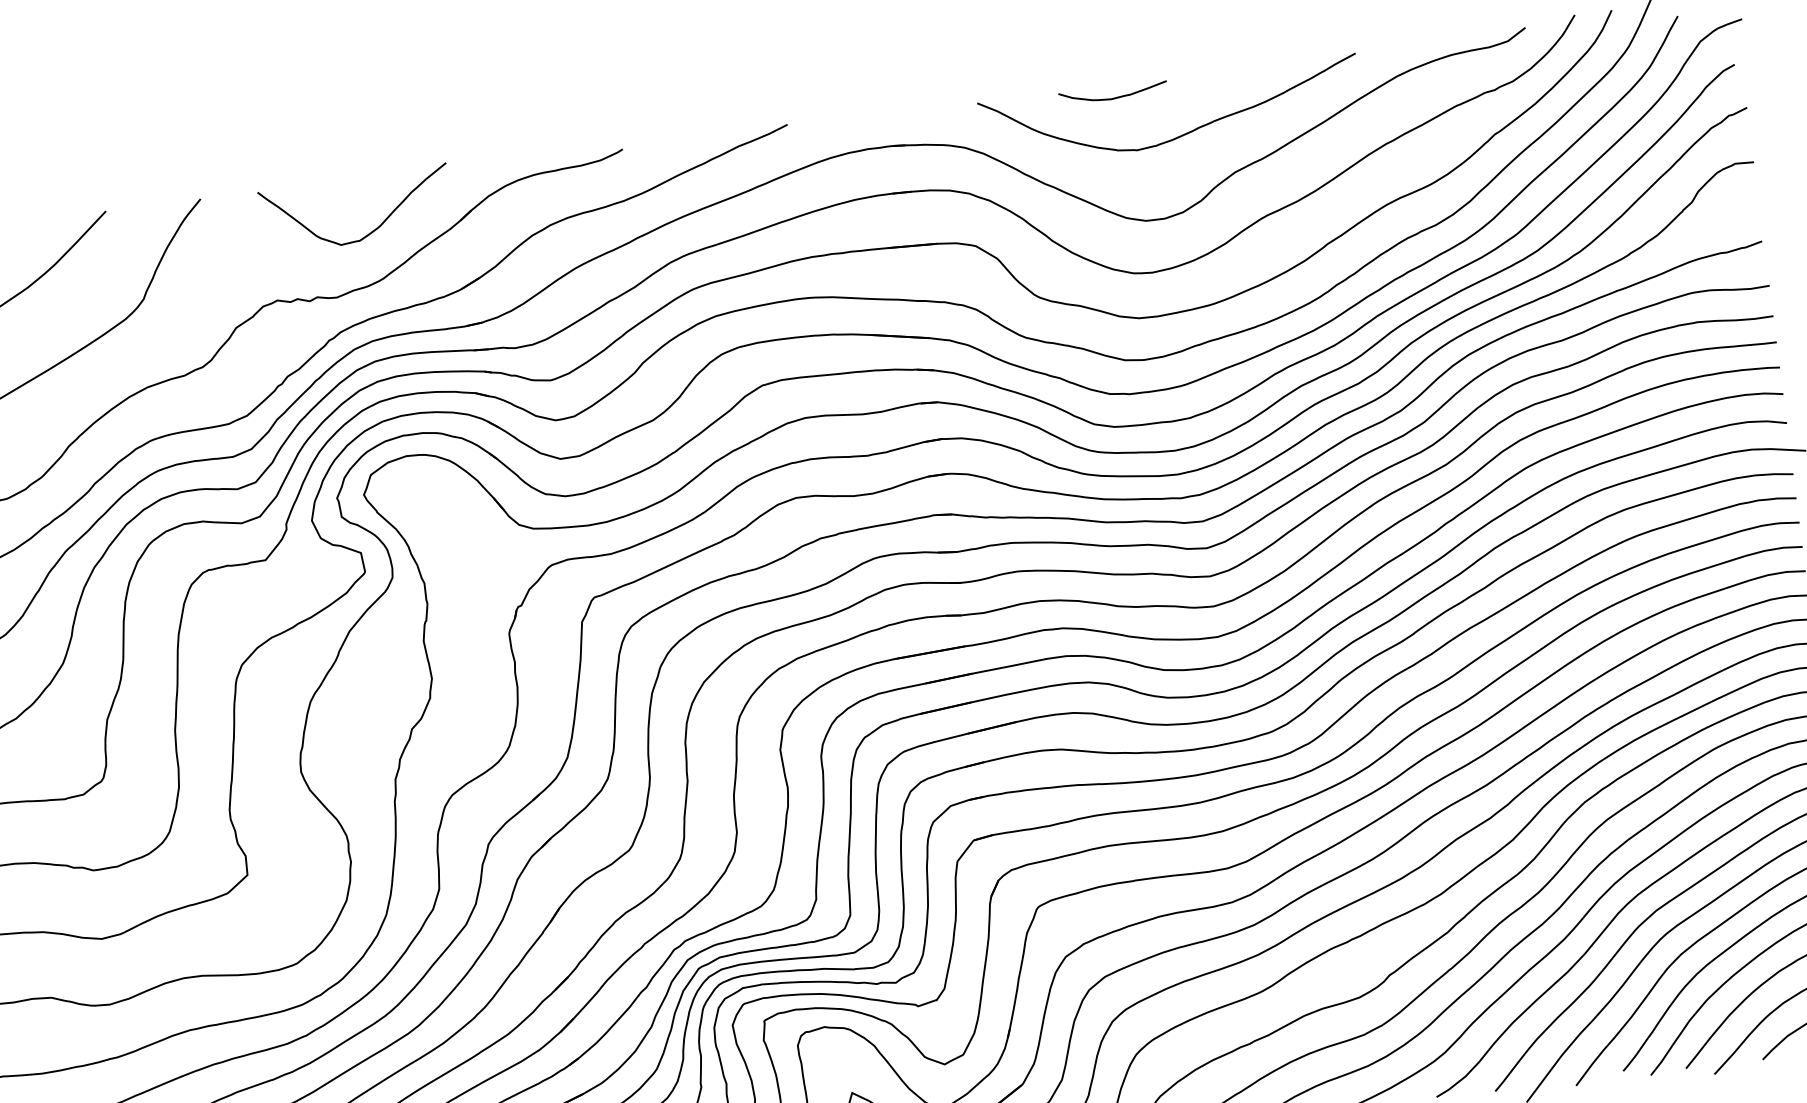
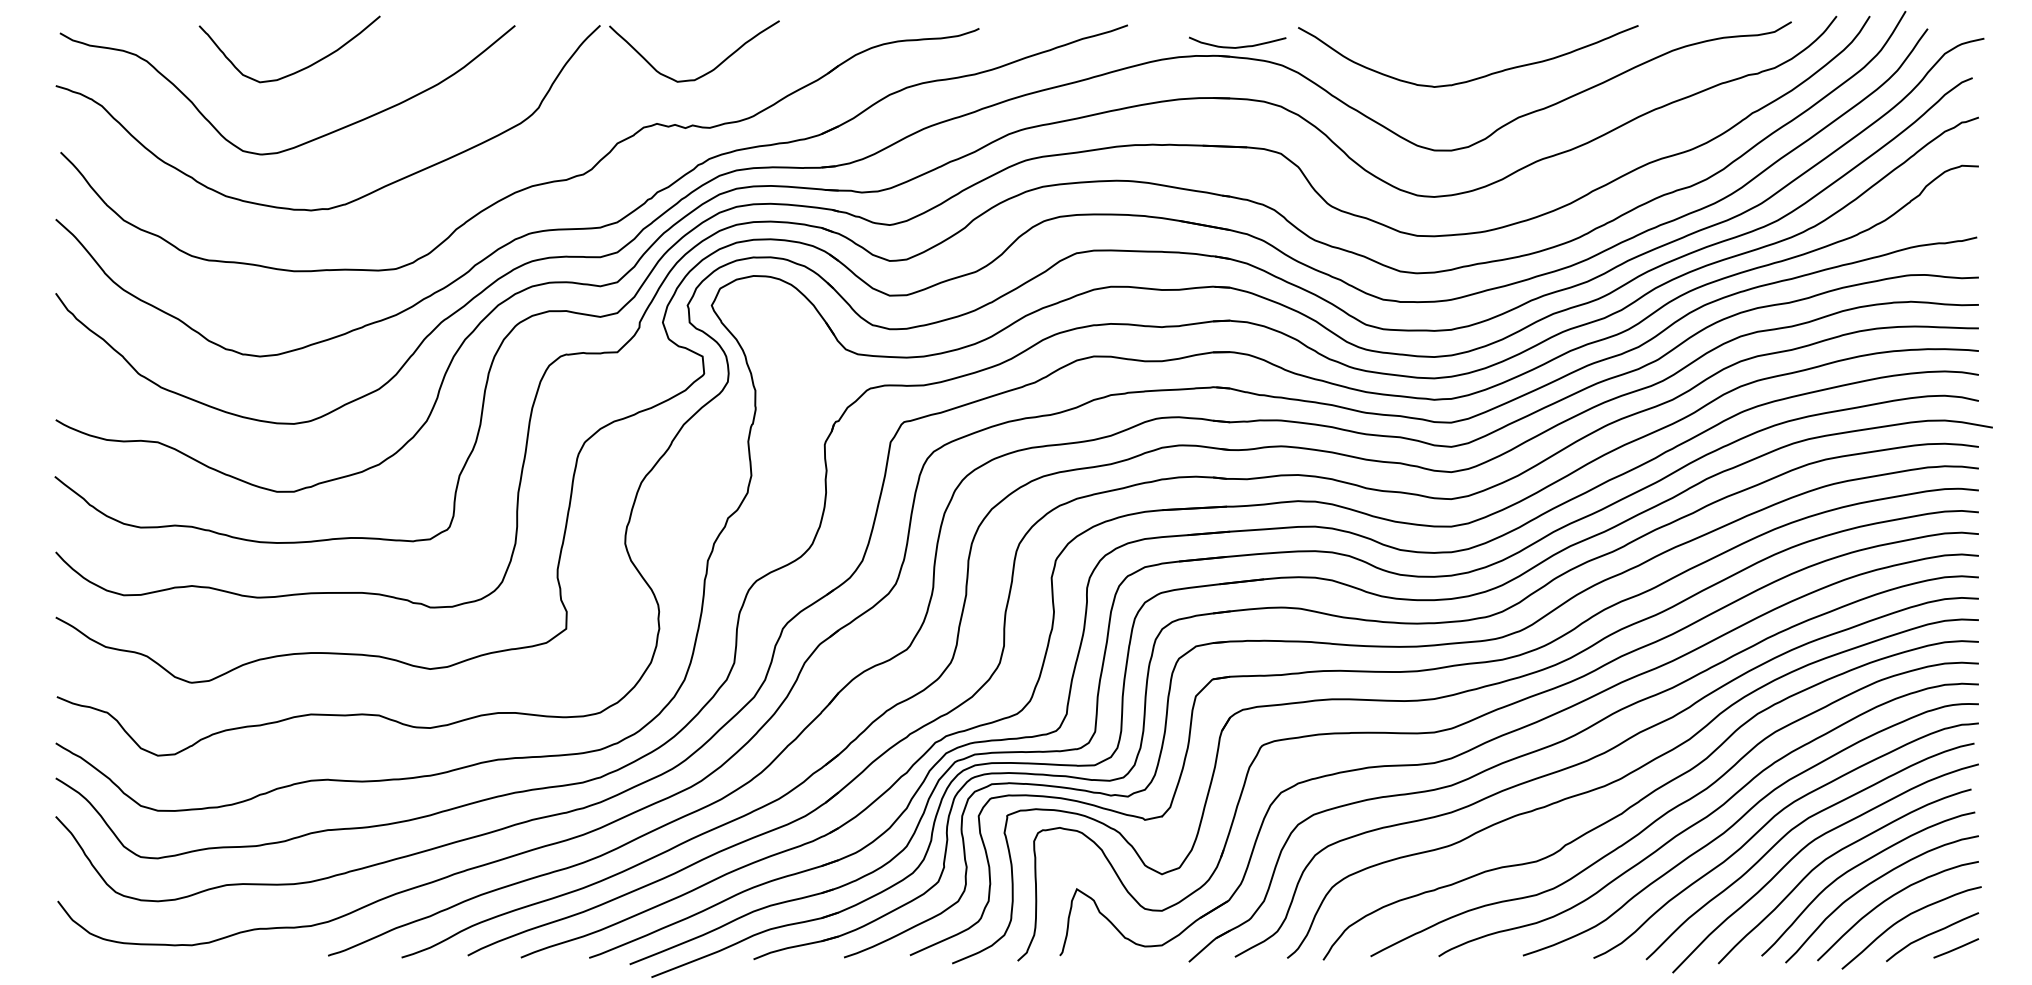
curve: (1113, 97) -> (1237, 46), moved
curve: (372, 230) -> (706, 72), moved

